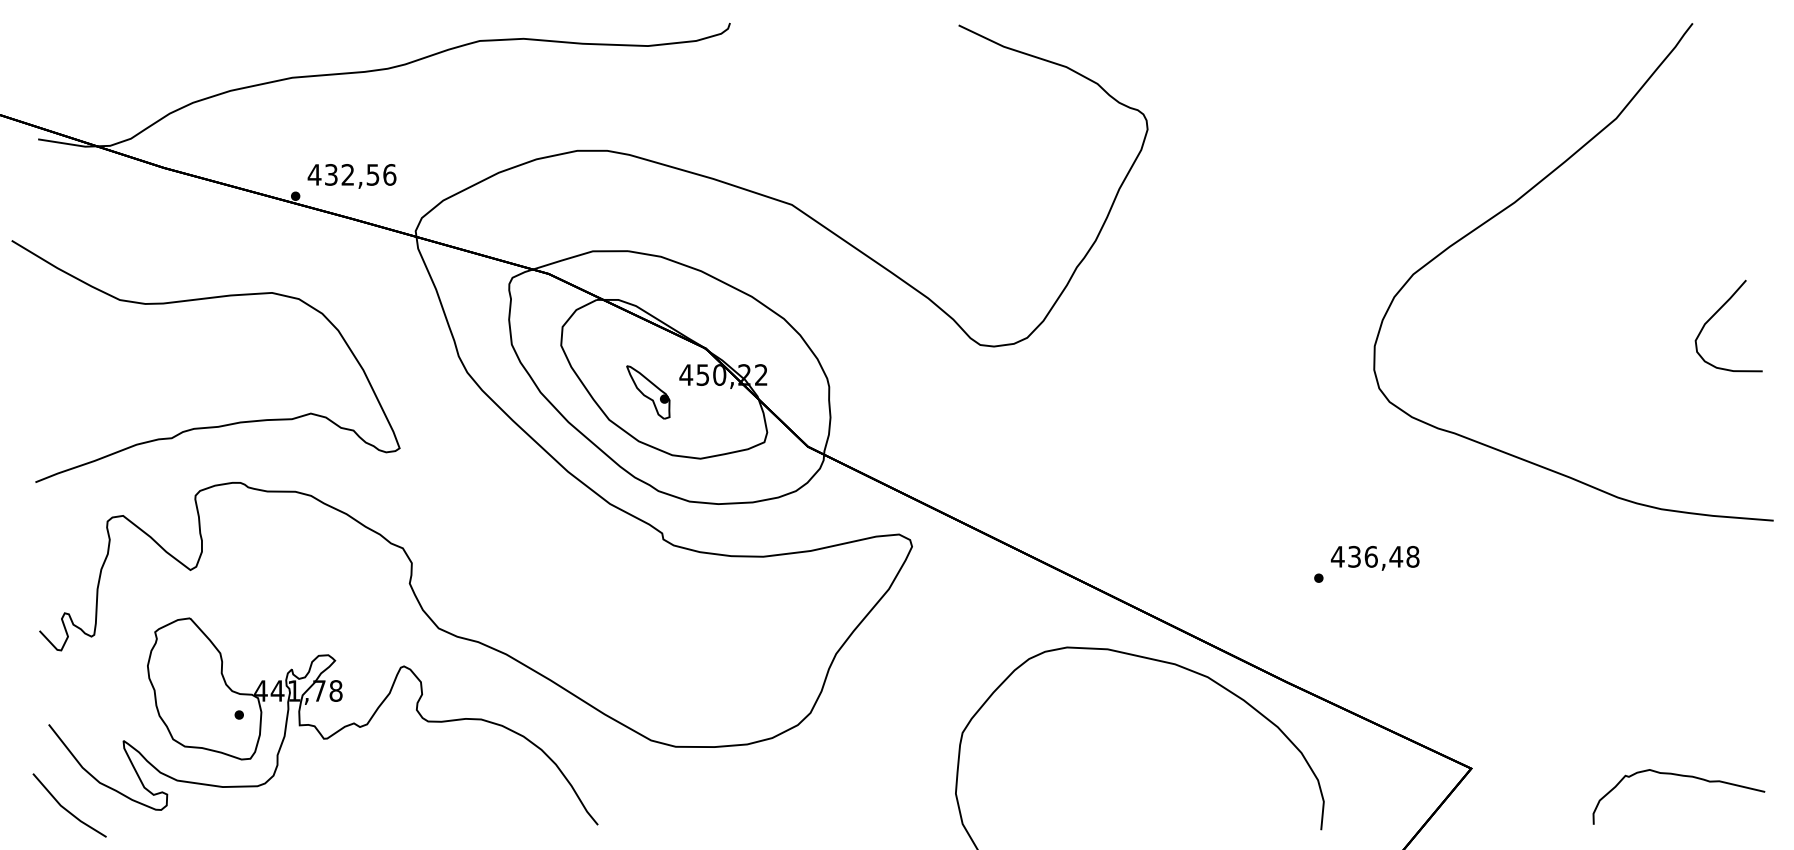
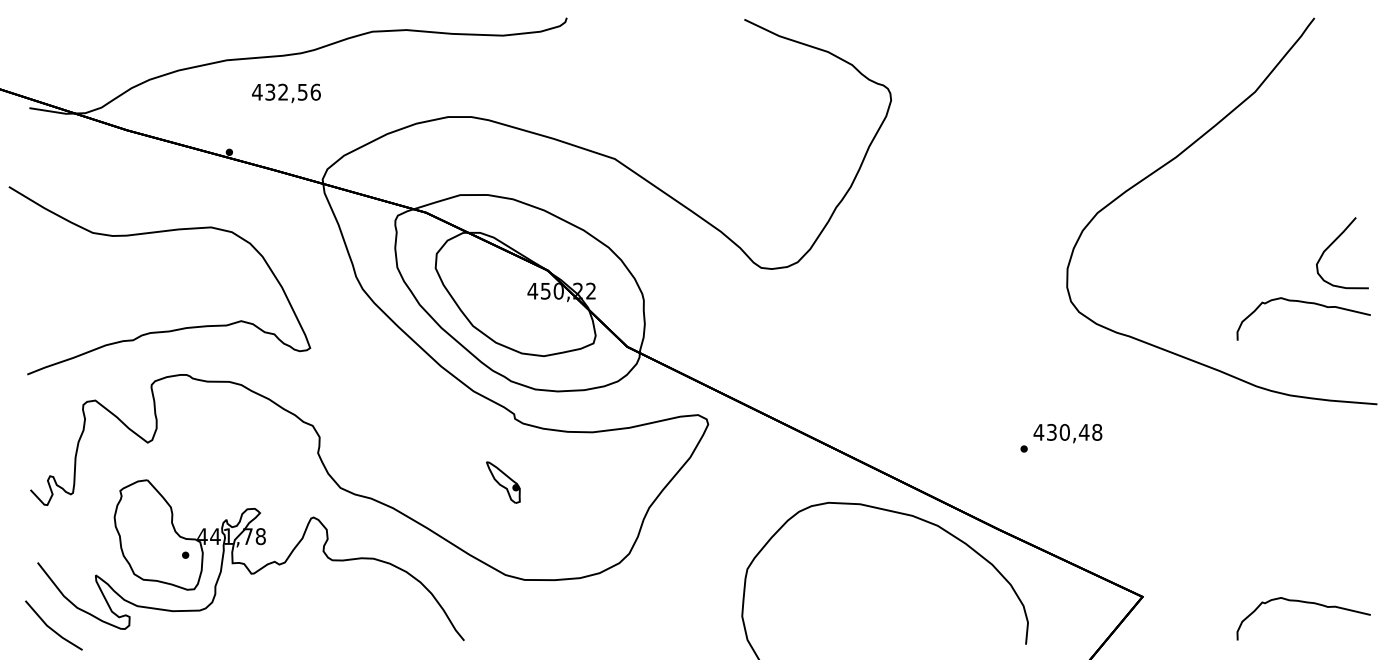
text: (351, 176) -> (286, 93), moved
curve: (1680, 390) -> (1305, 303), added
part: (648, 392) -> (503, 482), moved
text: (1370, 556) -> (1064, 432), 436,48 -> 430,48

